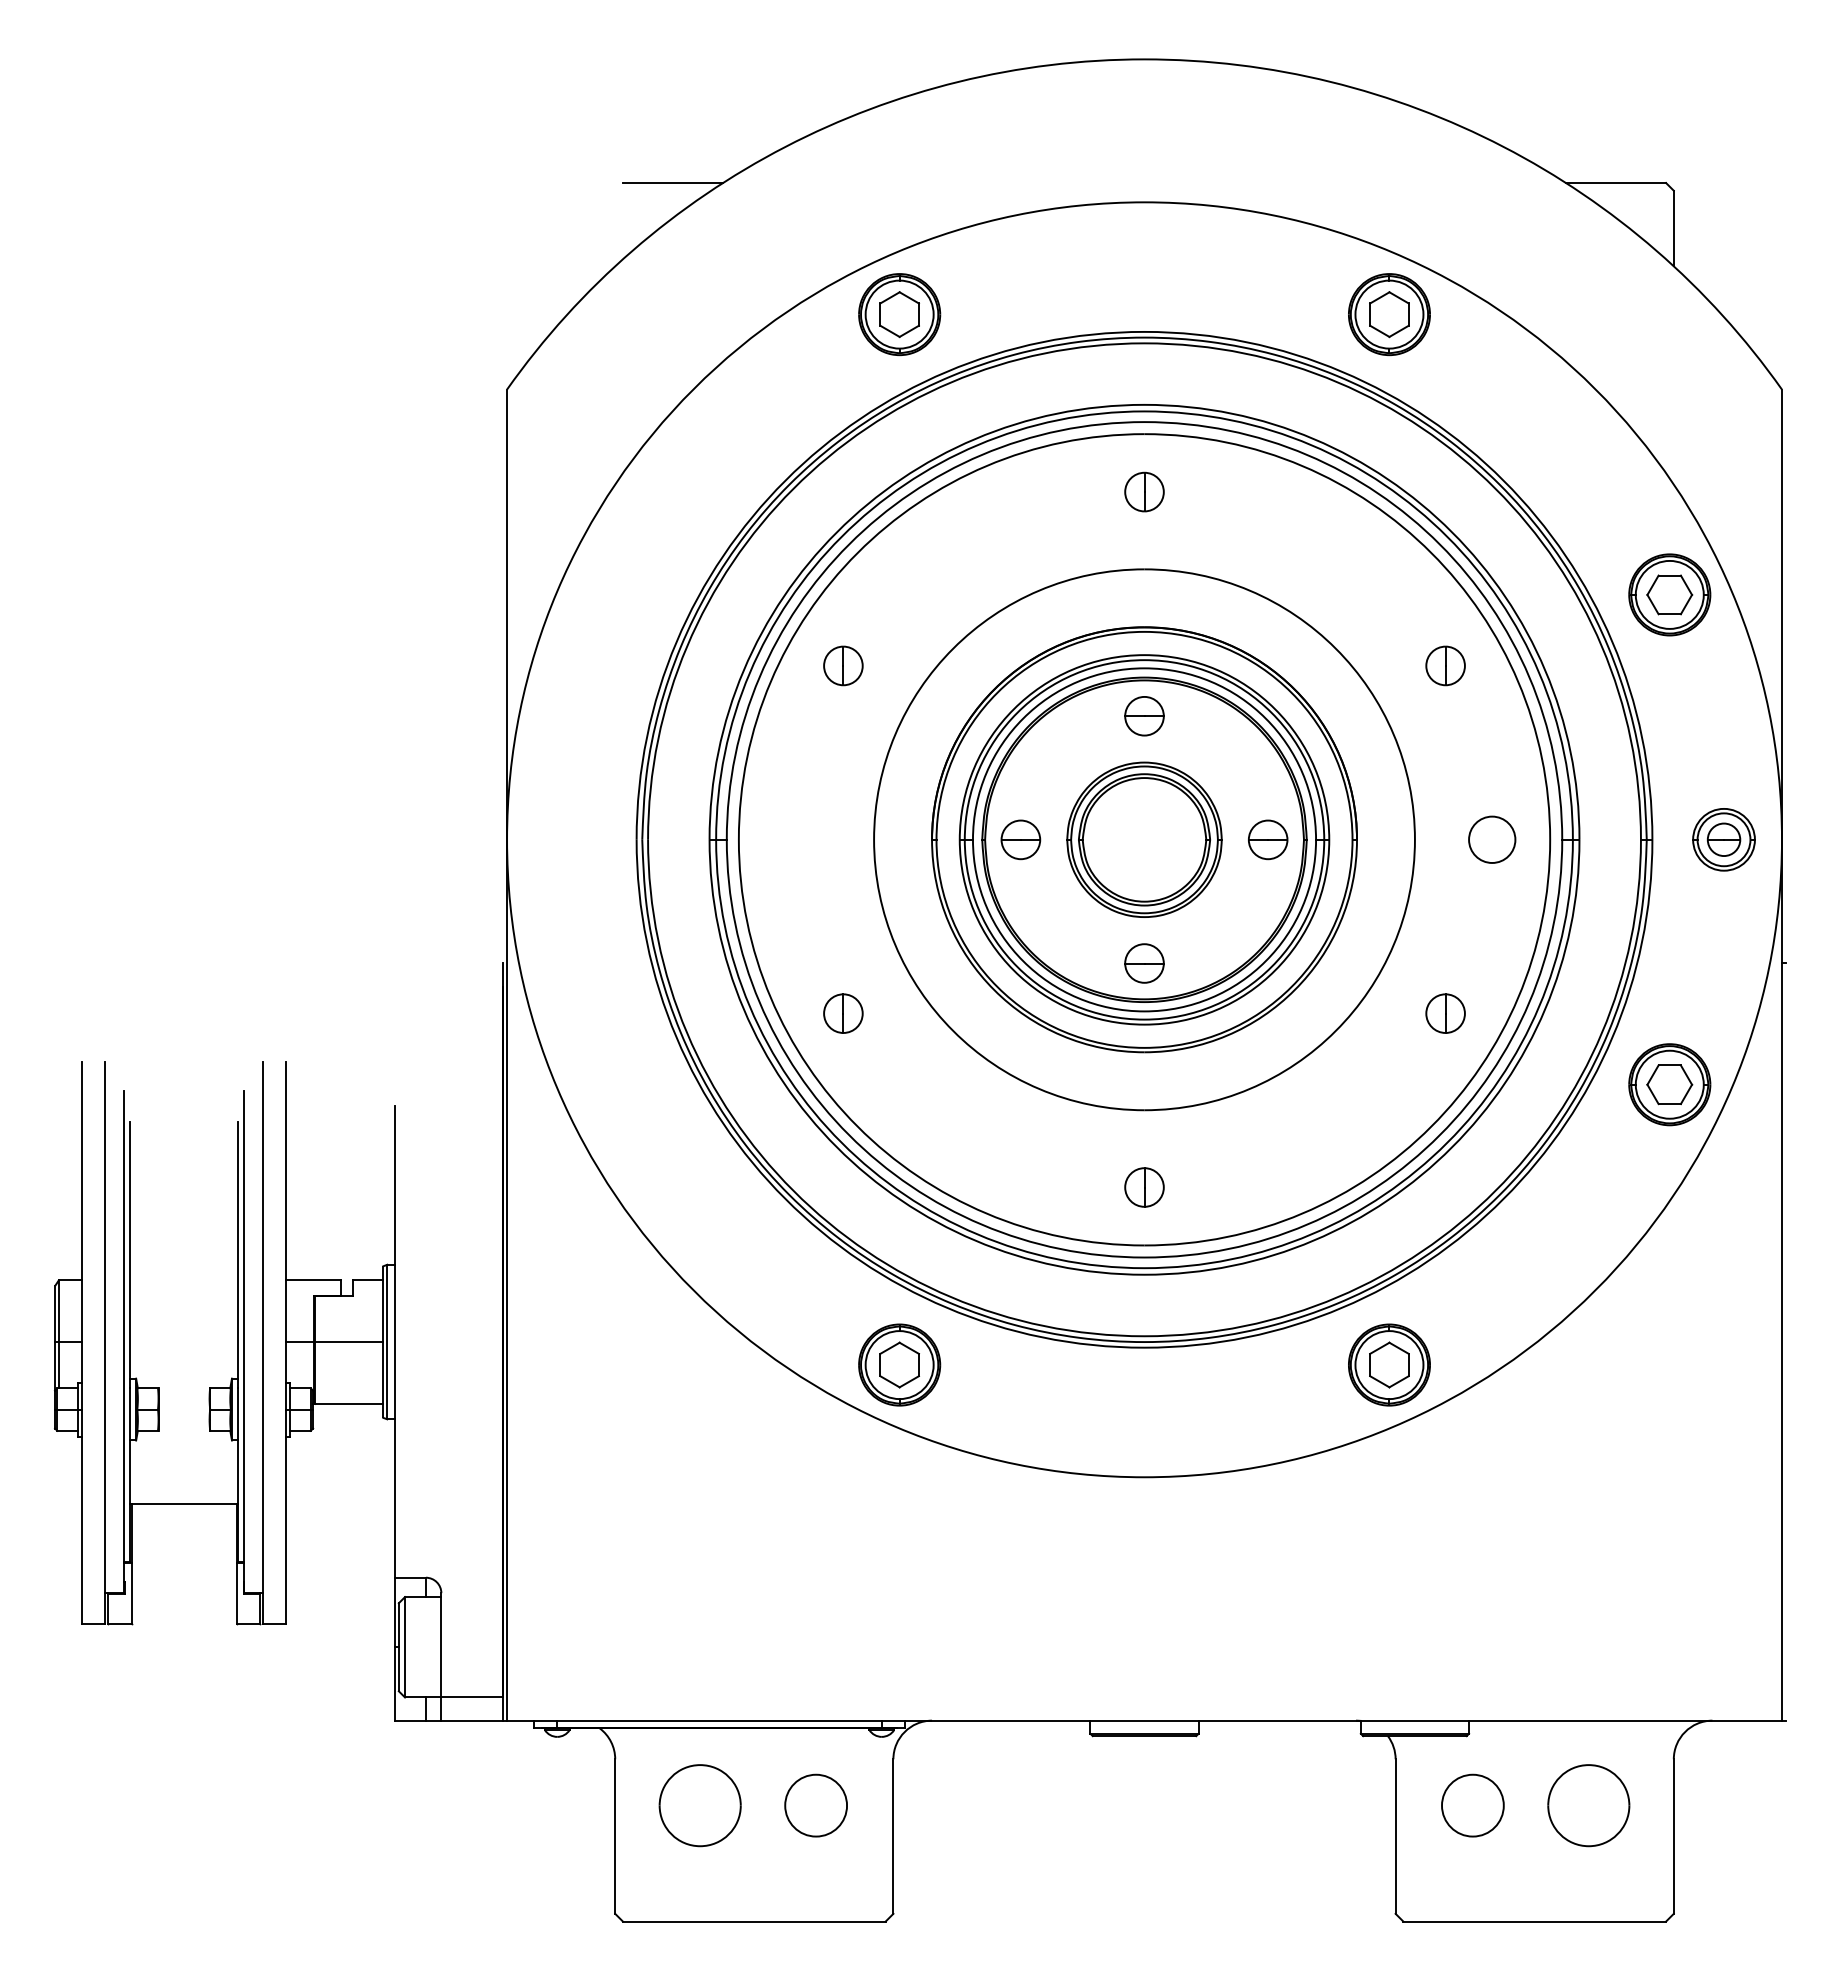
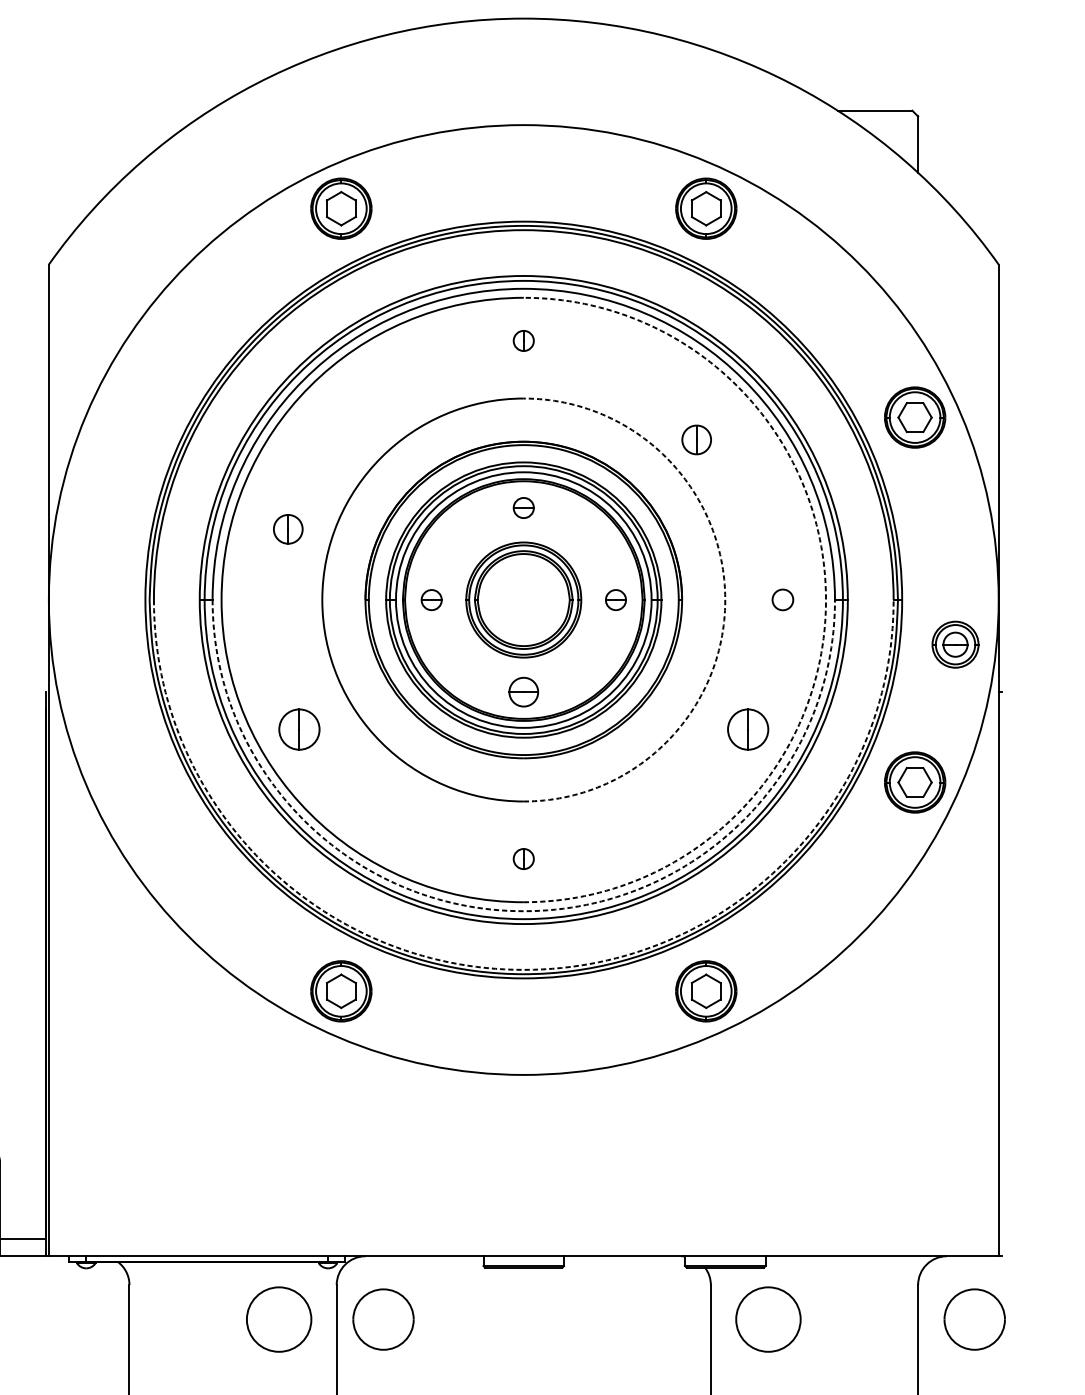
line: (672, 183) -> (172, 111), removed
part: (1144, 491) -> (523, 340), size x0.7
part: (843, 665) -> (288, 529), moved
part: (1445, 665) -> (696, 439), moved
part: (1144, 716) -> (523, 508), size x0.7
part: (1020, 839) -> (431, 599), size x0.7
part: (1268, 839) -> (616, 599), size x0.7
arc: (1414, 839) -> (724, 599), solid -> dashed
circle: (1492, 839) -> (783, 599), size x0.6
arc: (1550, 839) -> (826, 599), solid -> dashed
part: (1723, 839) -> (955, 644), moved
part: (843, 1013) -> (299, 729), size x1.4
part: (1445, 1013) -> (748, 729), size x1.4
part: (1144, 1187) -> (523, 859), size x0.7
arc: (1144, 1257) -> (523, 911), solid -> dashed
arc: (1144, 1336) -> (523, 970), solid -> dashed
part: (699, 1805) -> (382, 1319), moved
circle: (816, 1805) -> (279, 1319), size x1.4
circle: (1472, 1805) -> (768, 1319), size x1.4
part: (1588, 1805) -> (974, 1319), moved

